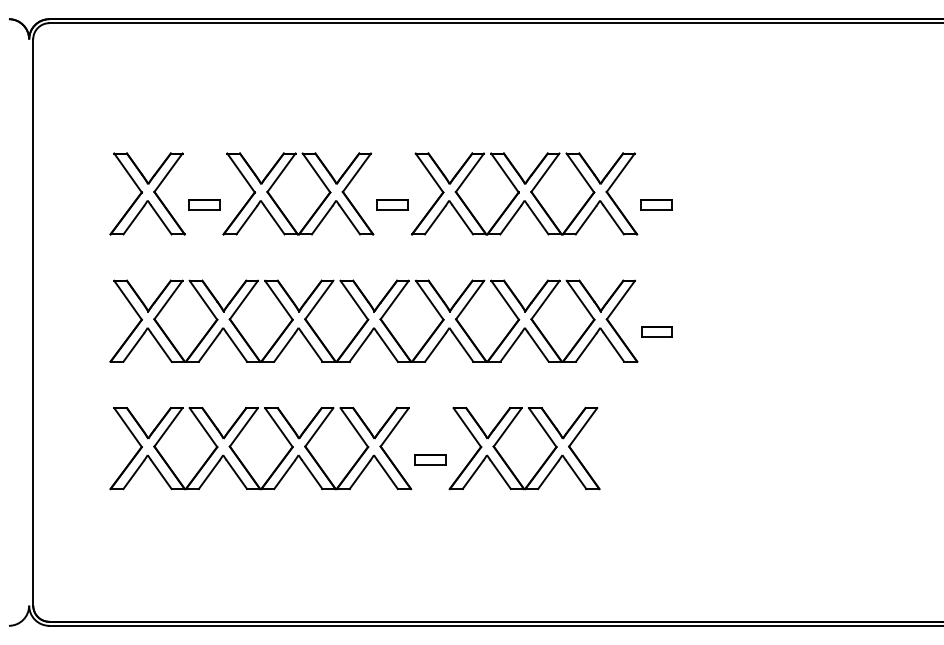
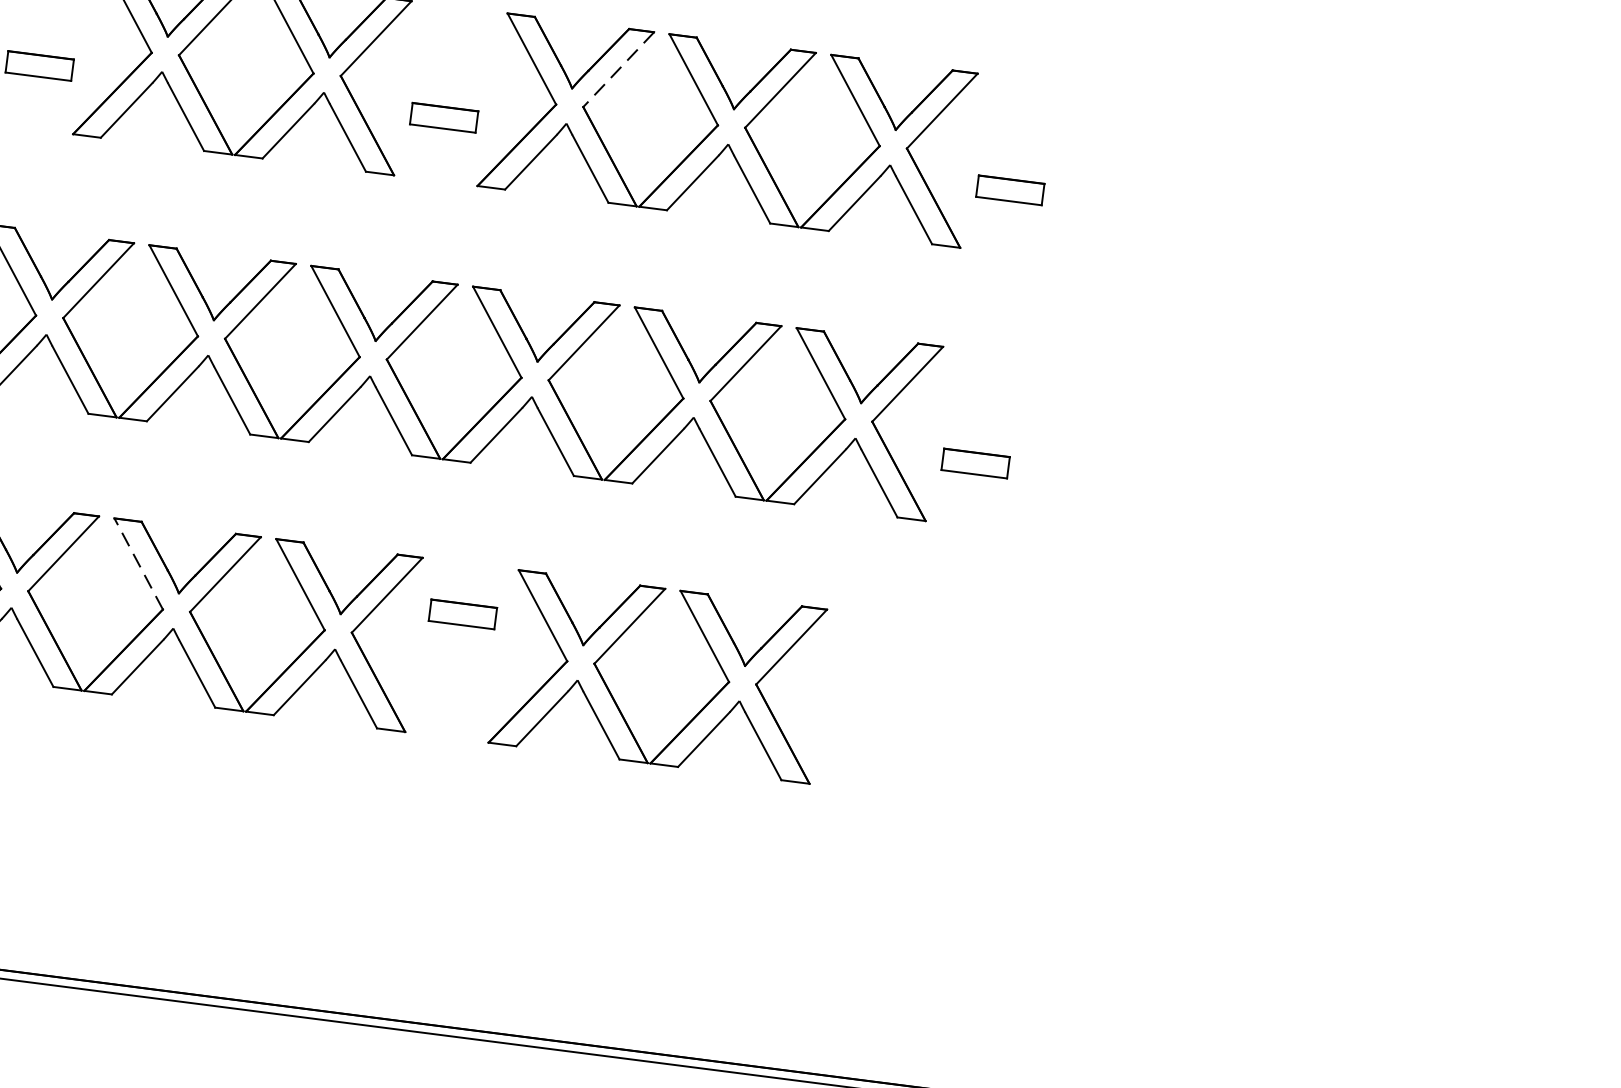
line: (469, 172) -> (617, 68), solid -> dashed
line: (278, 427) -> (137, 563), solid -> dashed
part: (430, 459) -> (462, 613), moved

